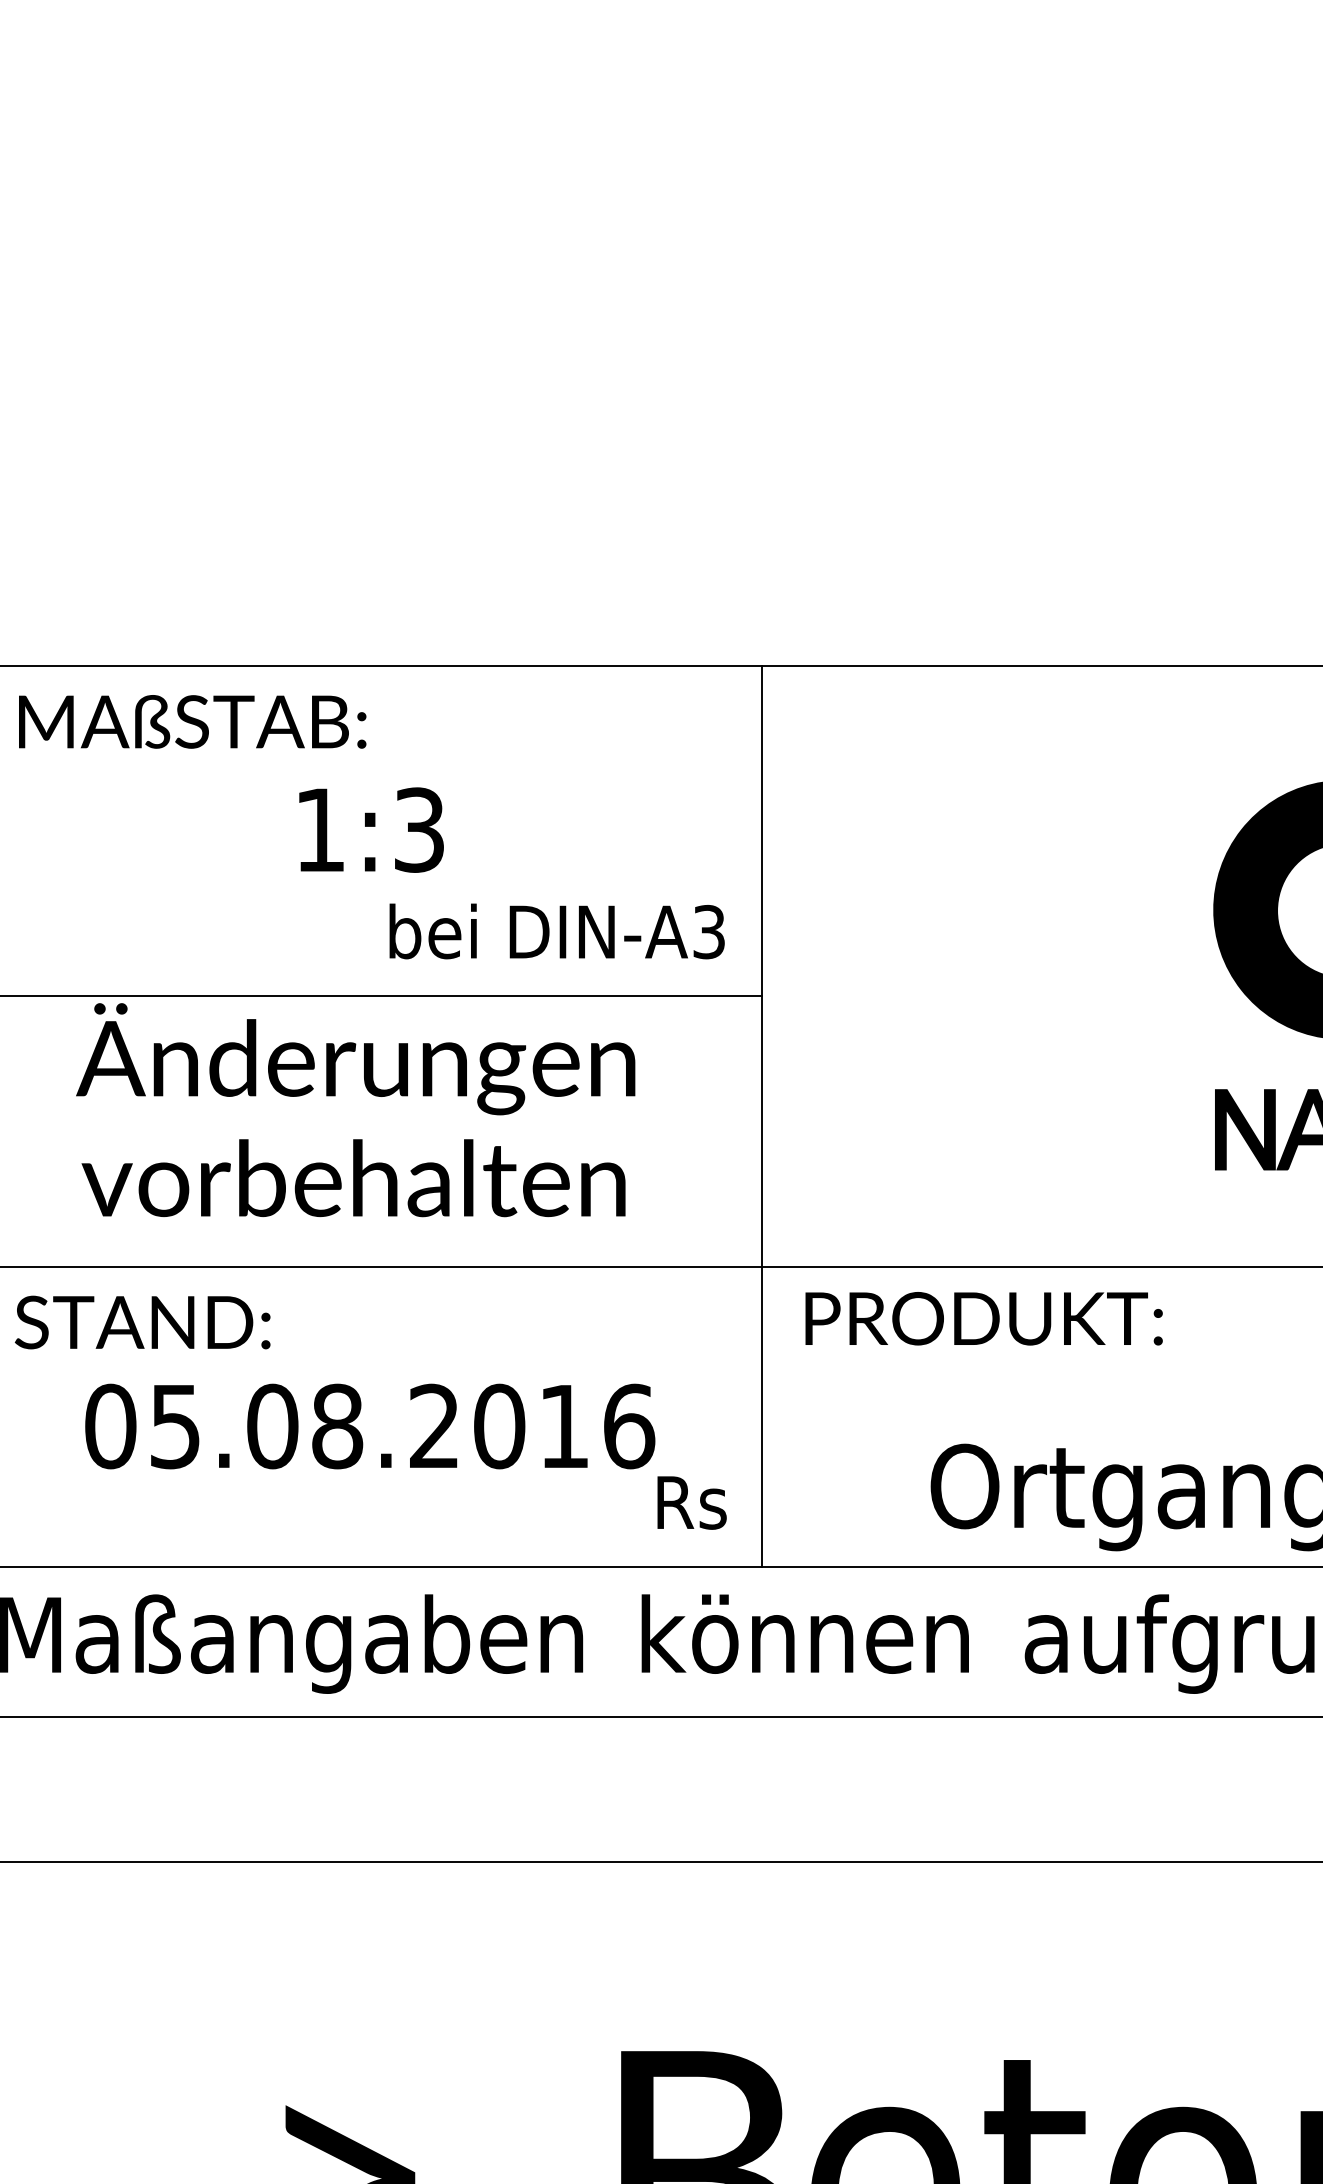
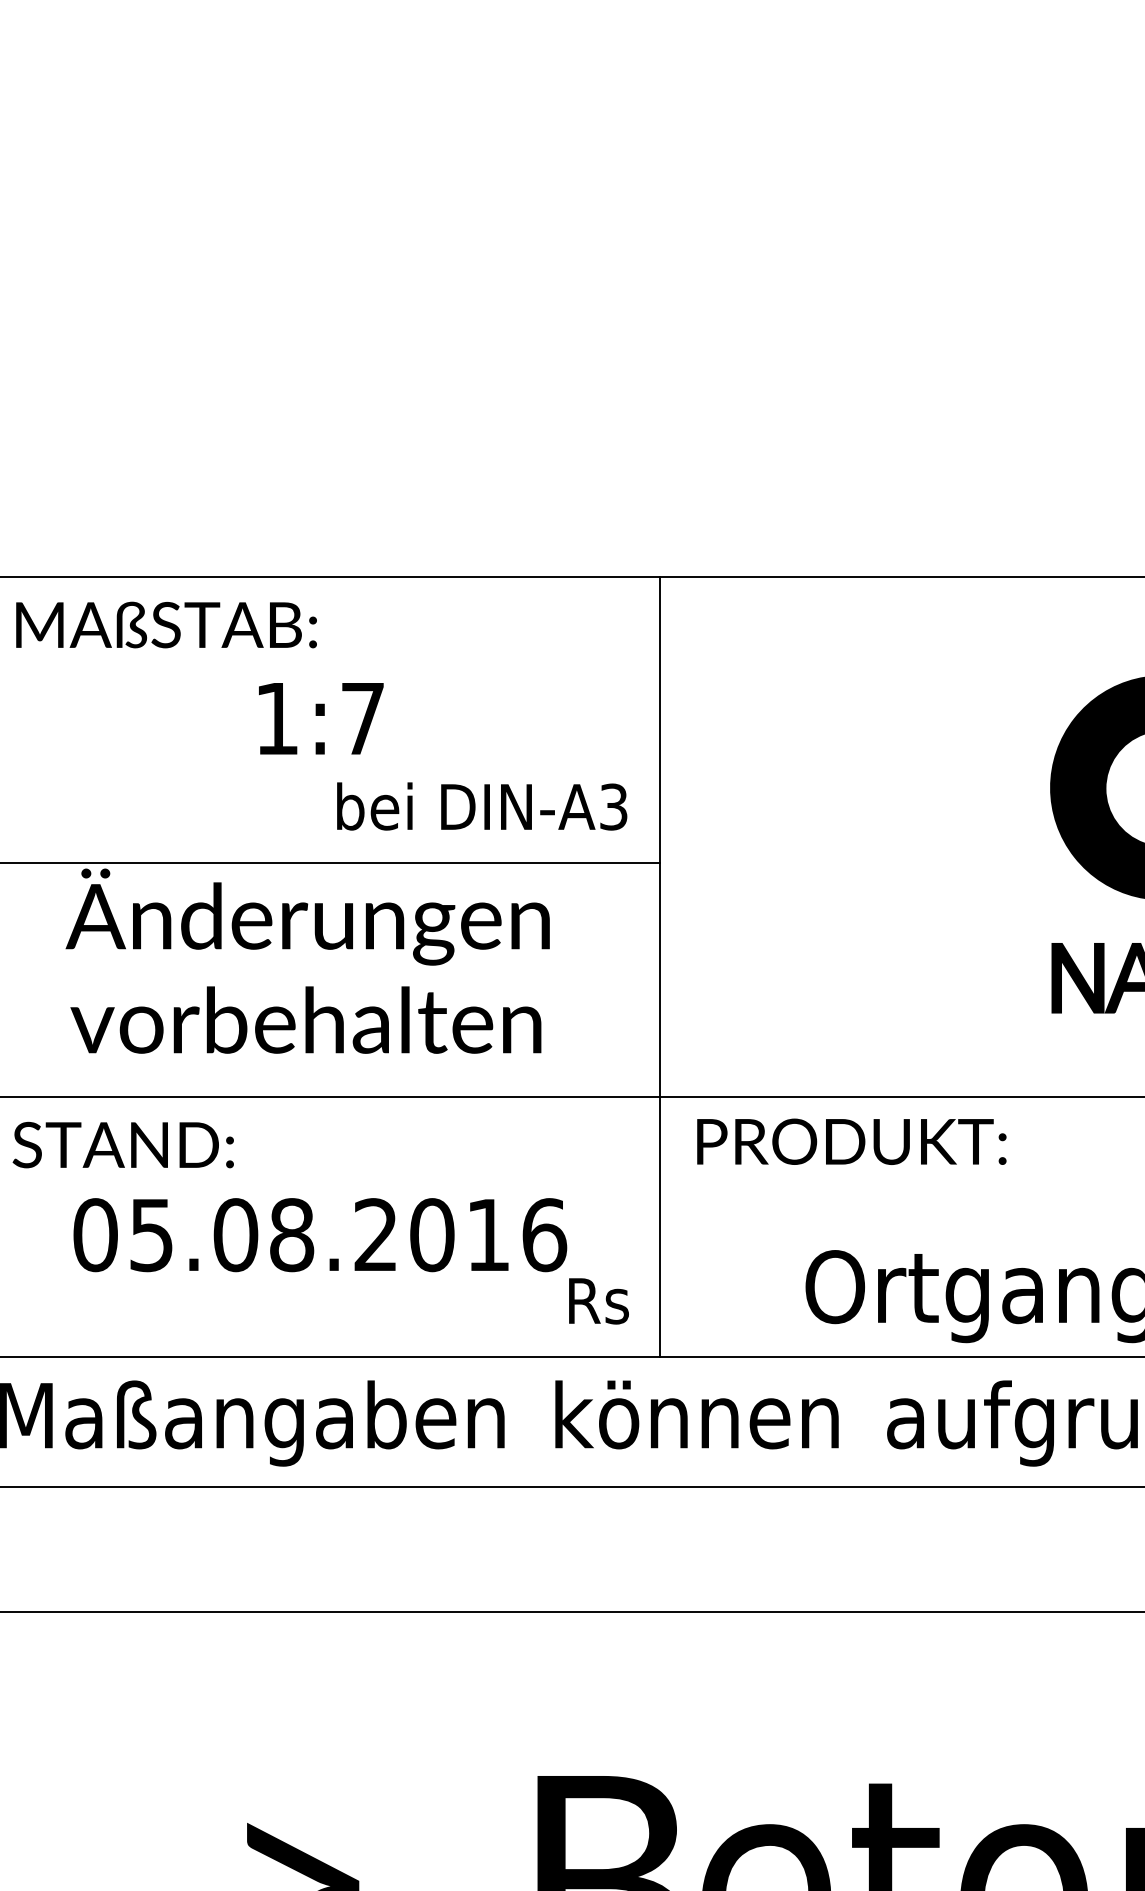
text: (419, 829) -> (362, 718), 1:3 -> 1:7

